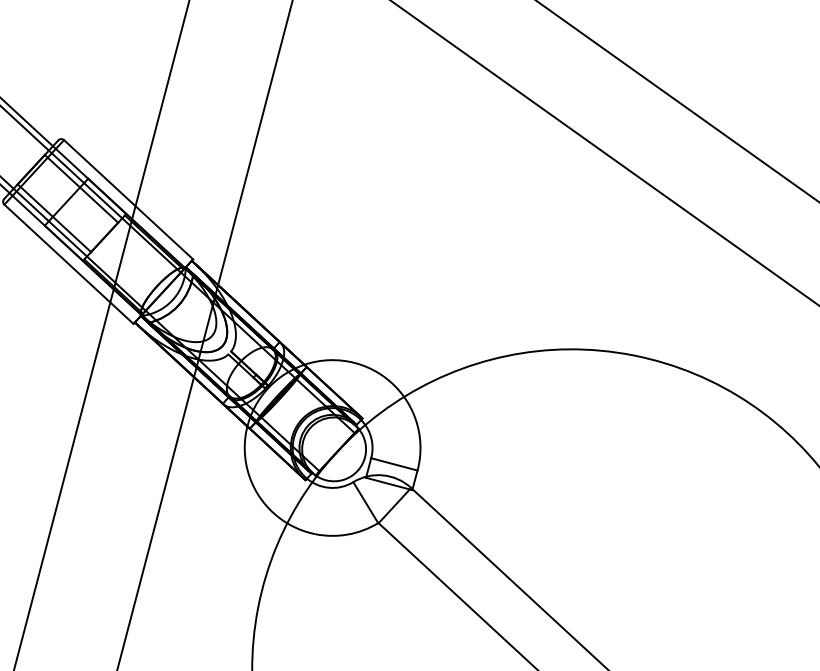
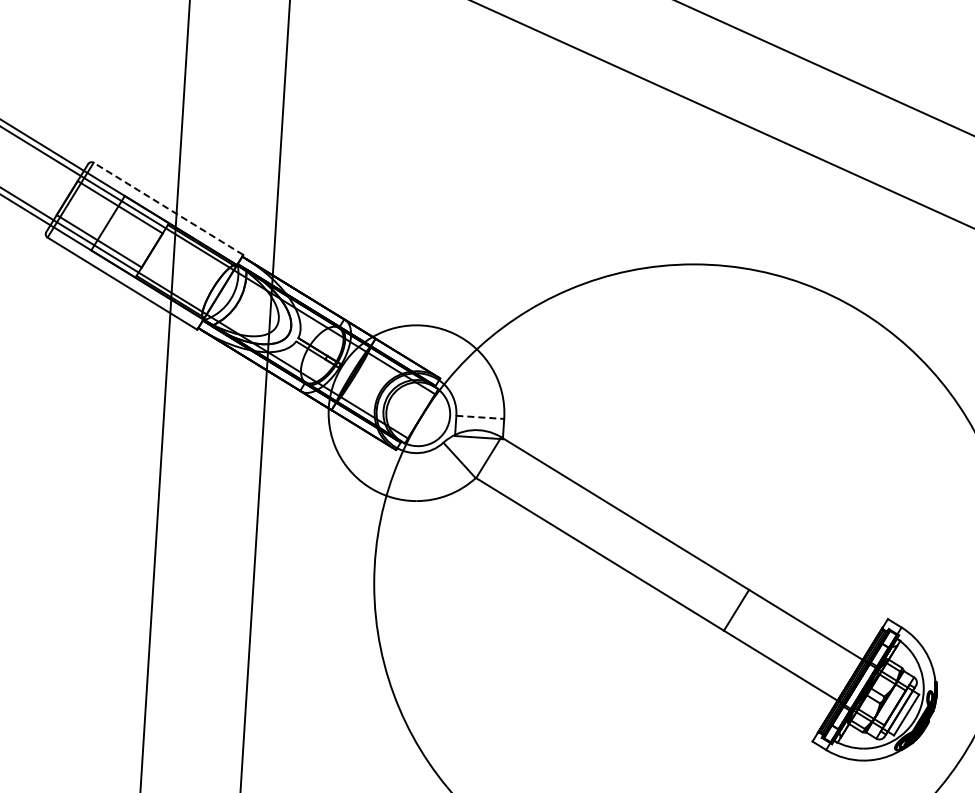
line: (128, 199) -> (168, 208), solid -> dashed
line: (394, 464) -> (480, 417), solid -> dashed

